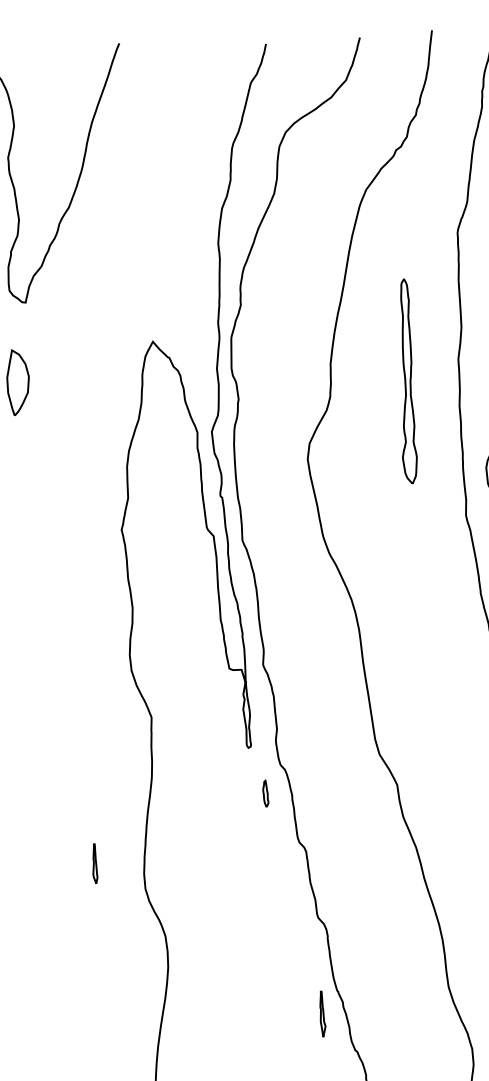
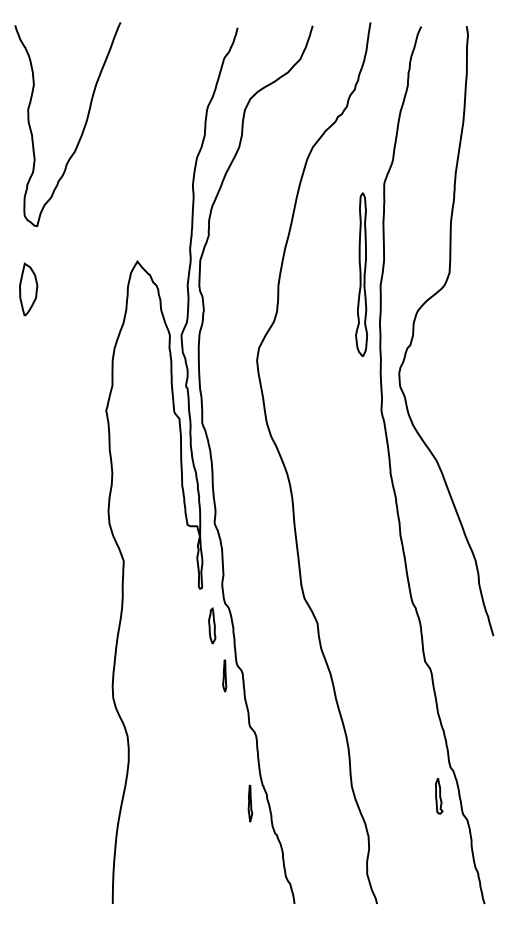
part: (406, 381) -> (361, 274), moved
part: (265, 793) -> (212, 625), size x1.67
part: (94, 863) -> (224, 675), moved

